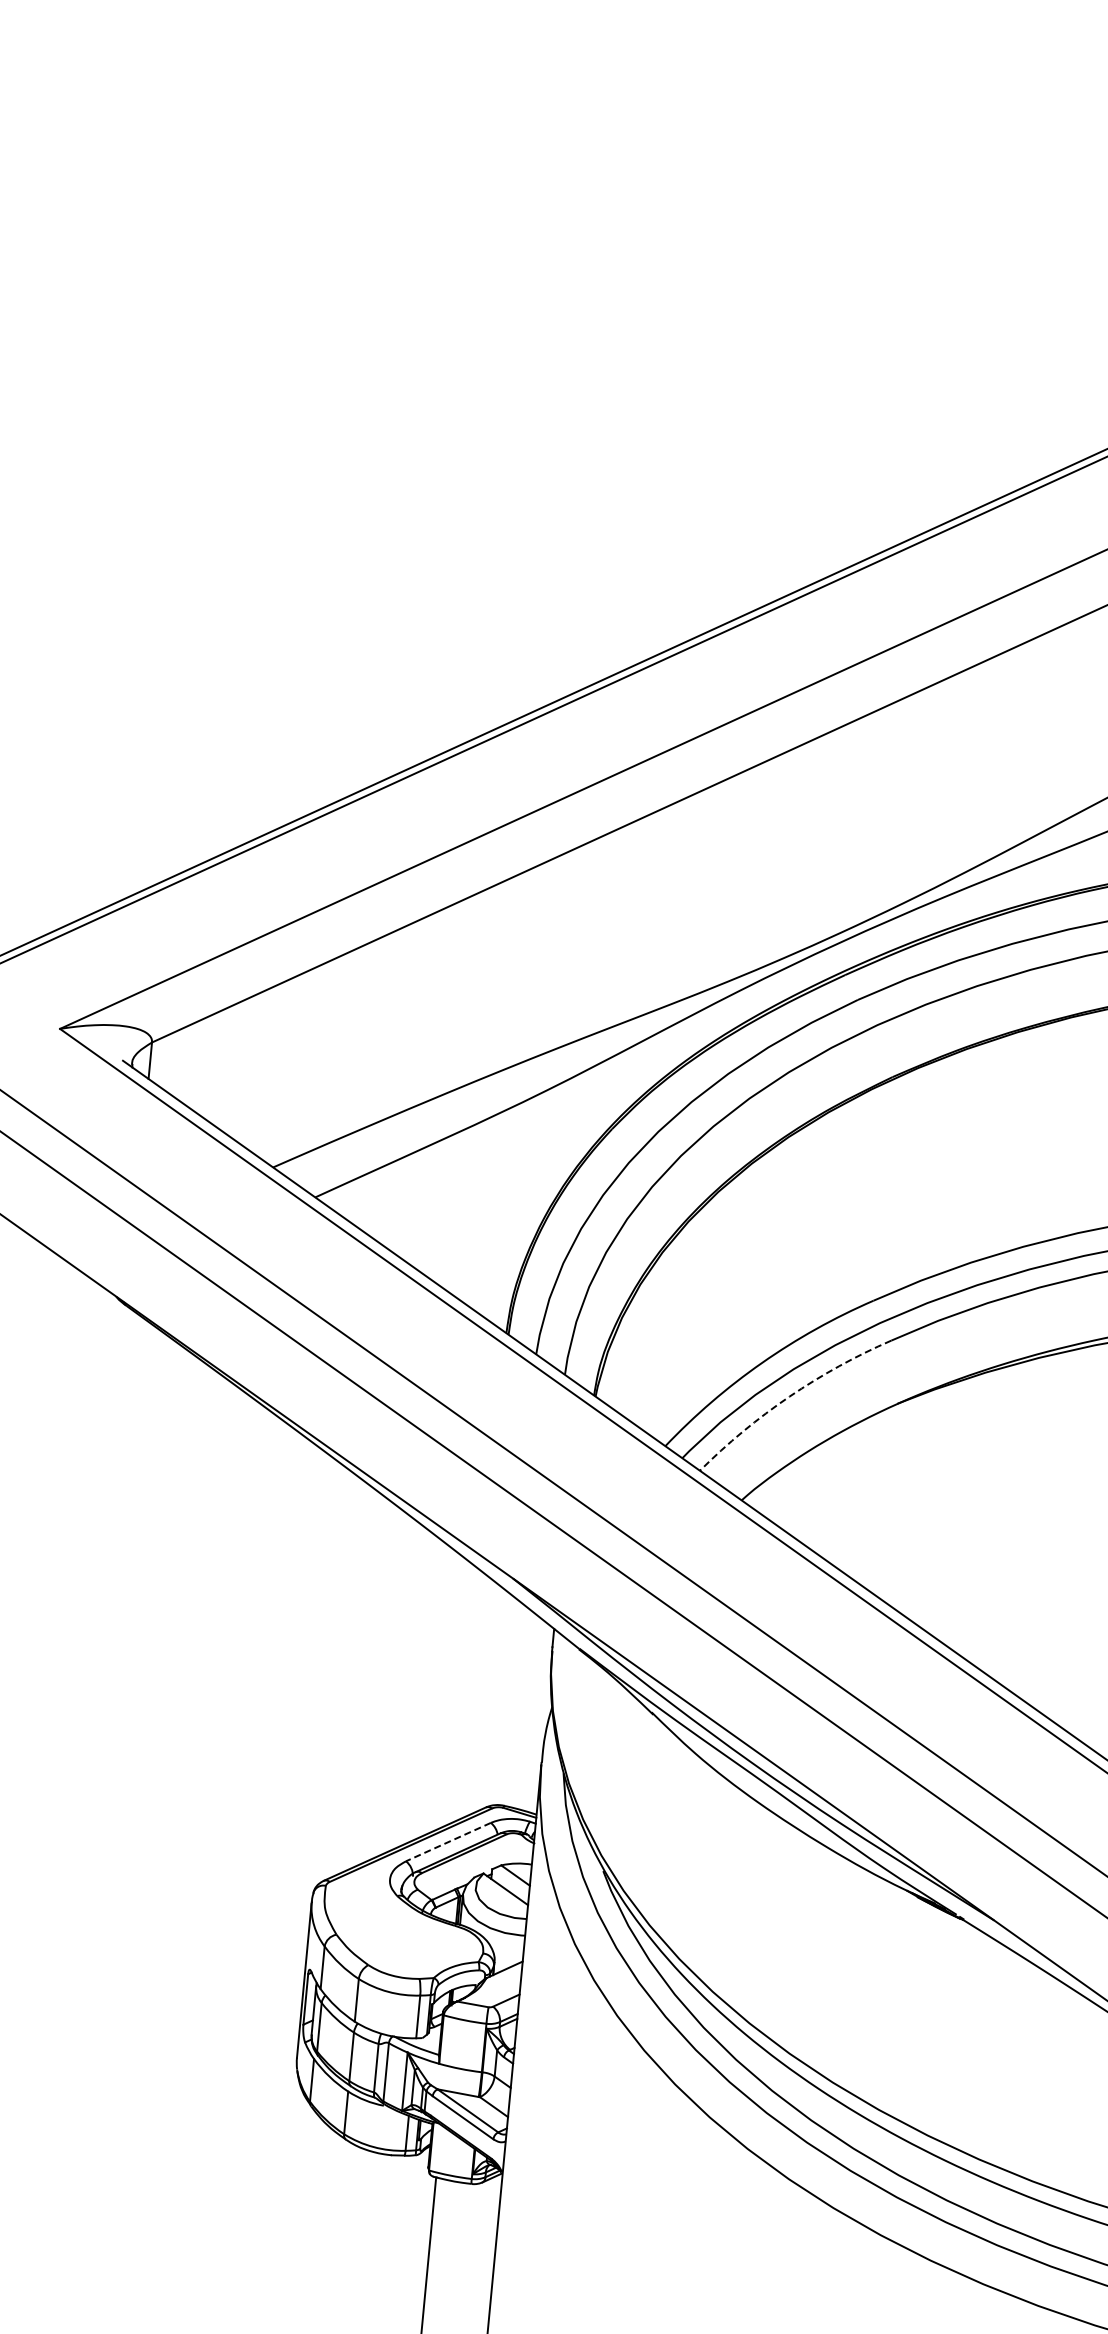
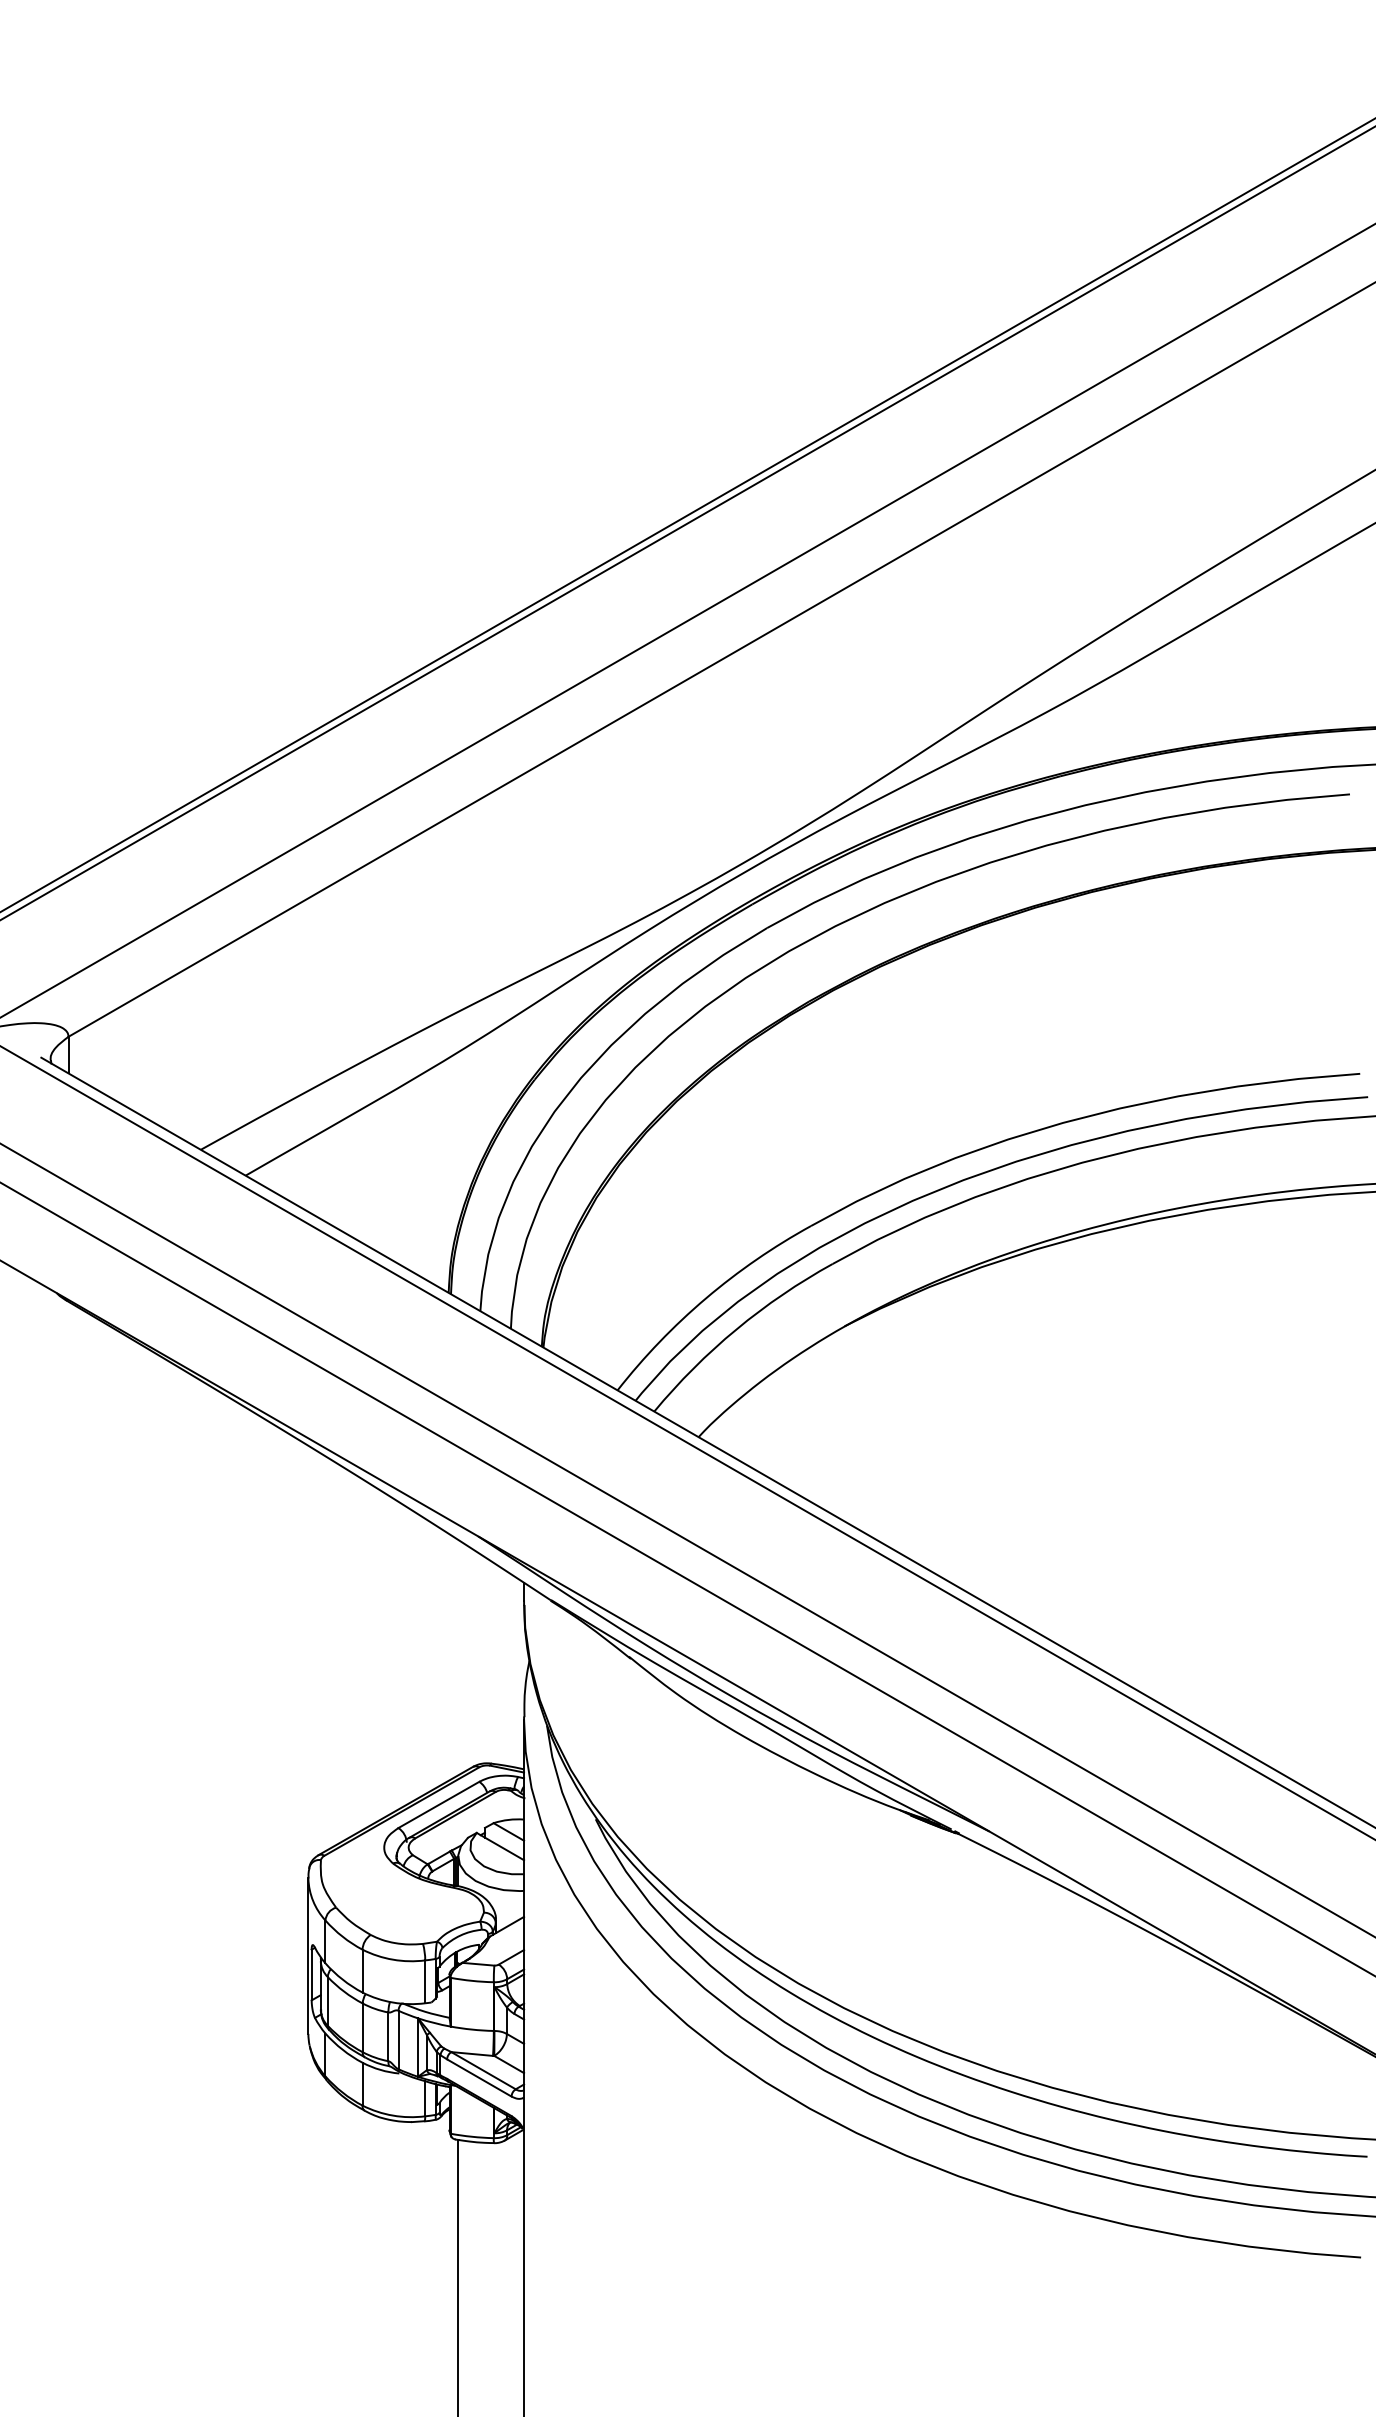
arc: (789, 1396) -> (736, 1329), dashed -> solid
line: (448, 1841) -> (438, 1804), dashed -> solid

